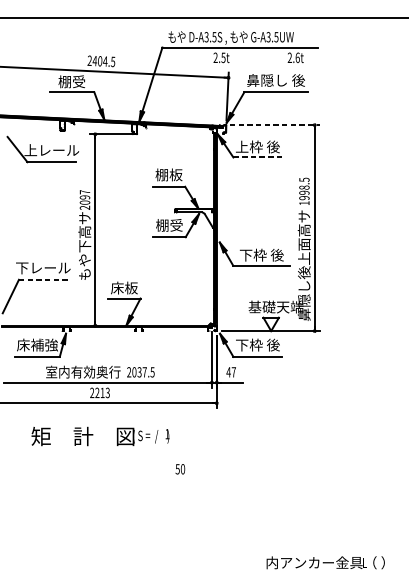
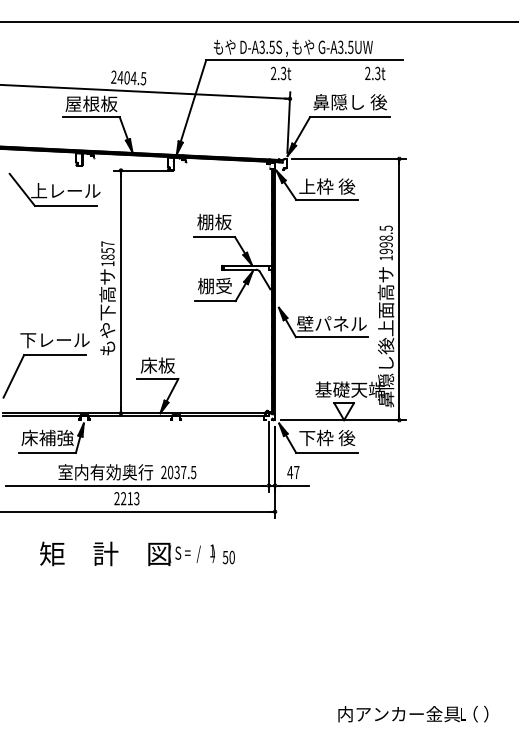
text: (223, 57) -> (283, 72), 2.5t -> 2.3t
text: (297, 57) -> (377, 73), 2.6t -> 2.3t
text: (72, 81) -> (91, 103), 棚受 -> 屋根板
line: (275, 124) -> (349, 158), dashed -> solid
line: (258, 157) -> (327, 199), dashed -> solid
text: (84, 202) -> (107, 257), 2097 -> 1857
text: (261, 254) -> (331, 323), 下枠 後 -> 壁パネル
line: (43, 280) -> (55, 355), dashed -> solid
text: (180, 469) -> (228, 557), moved

